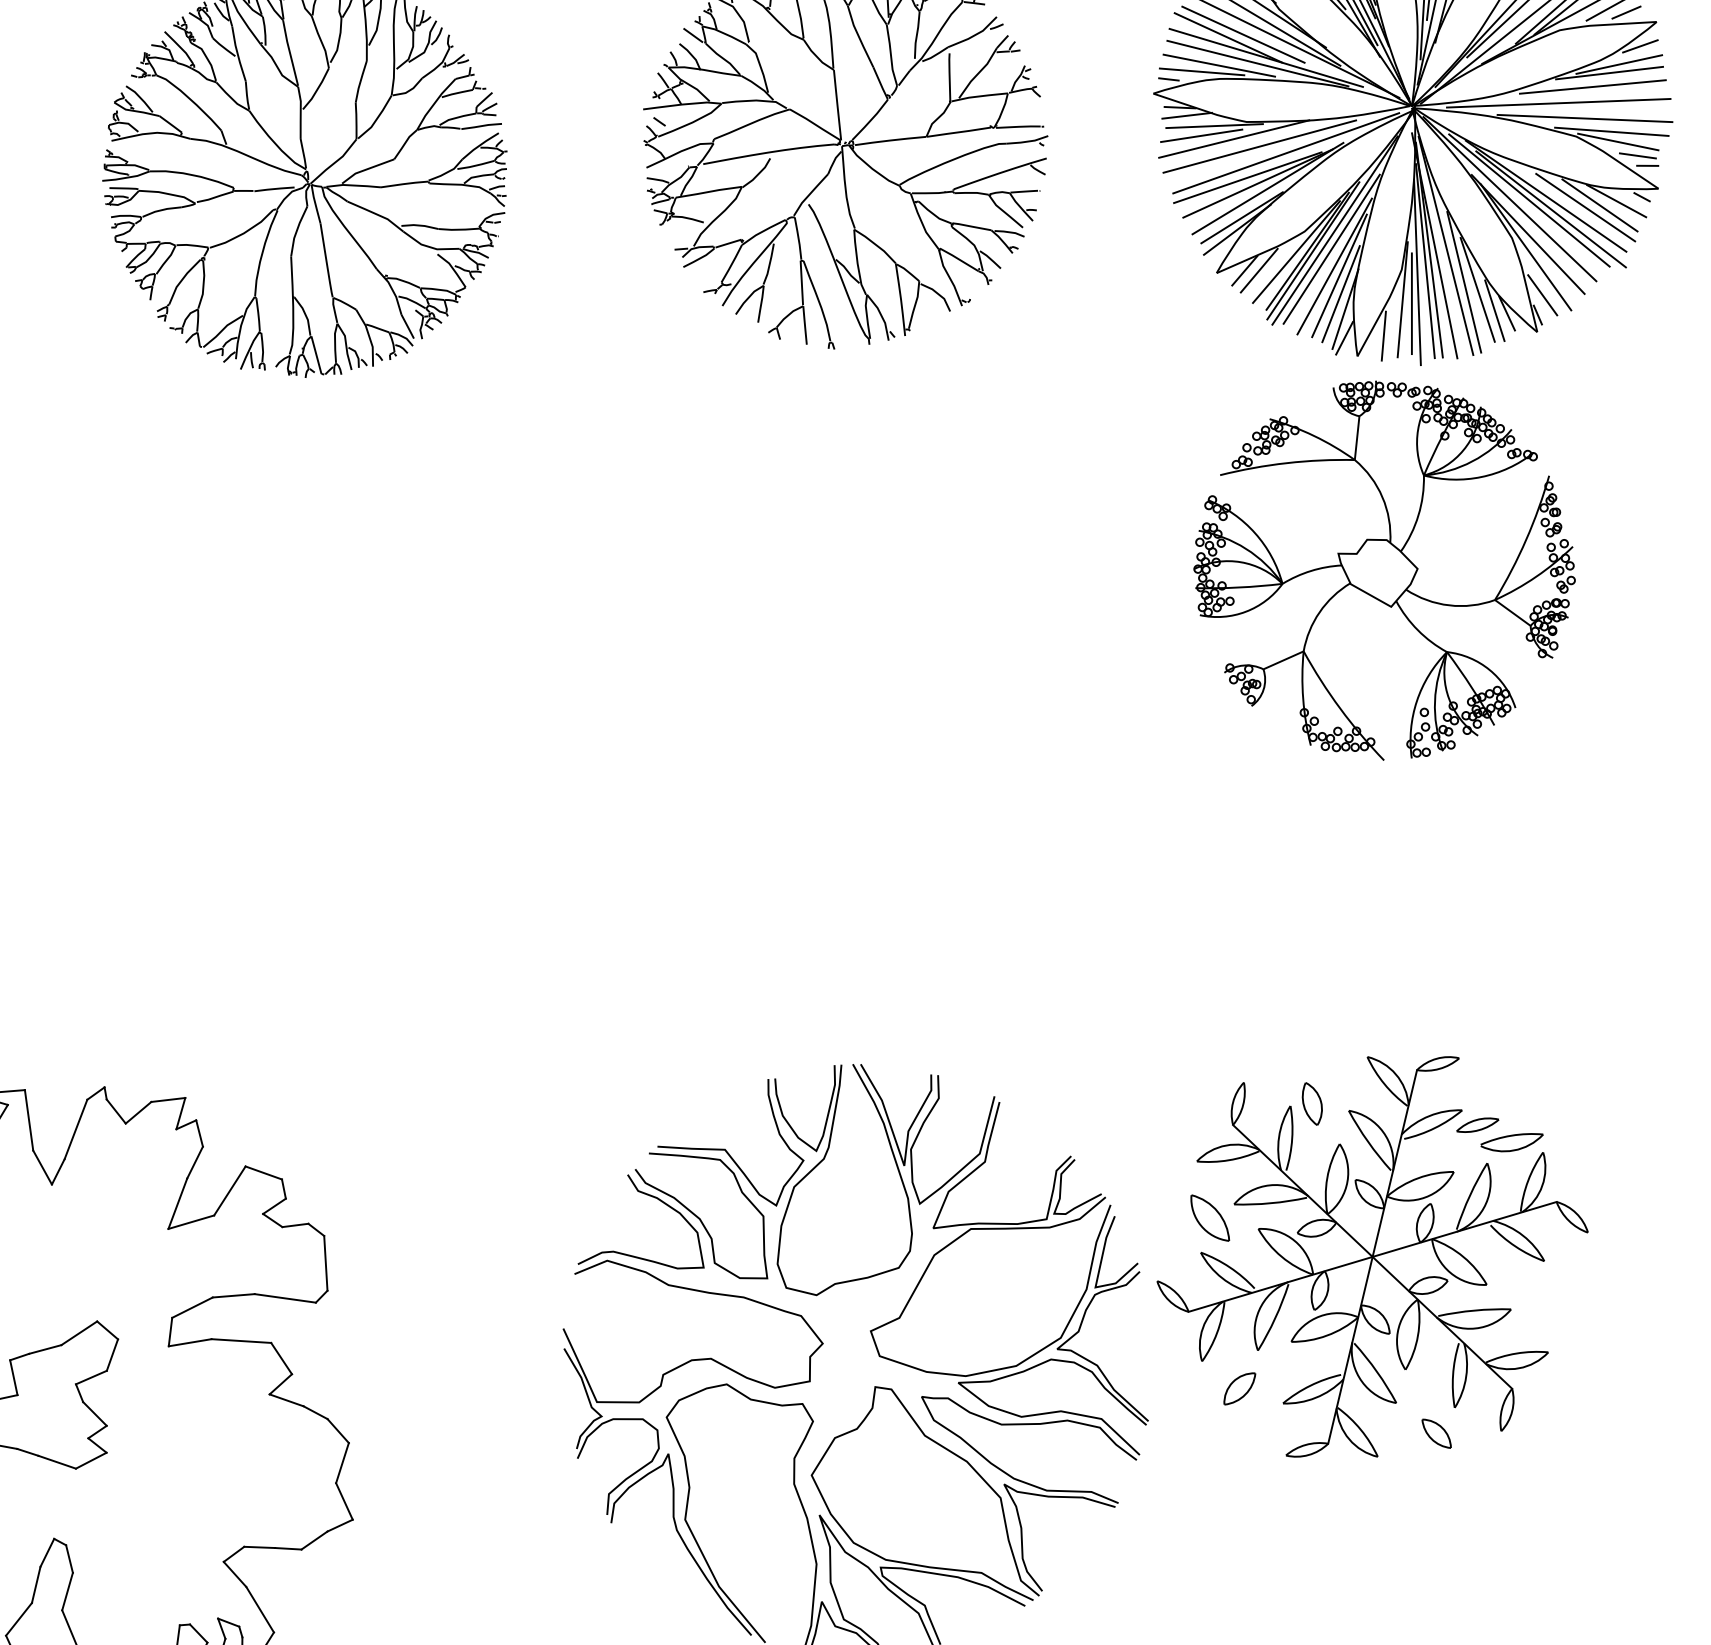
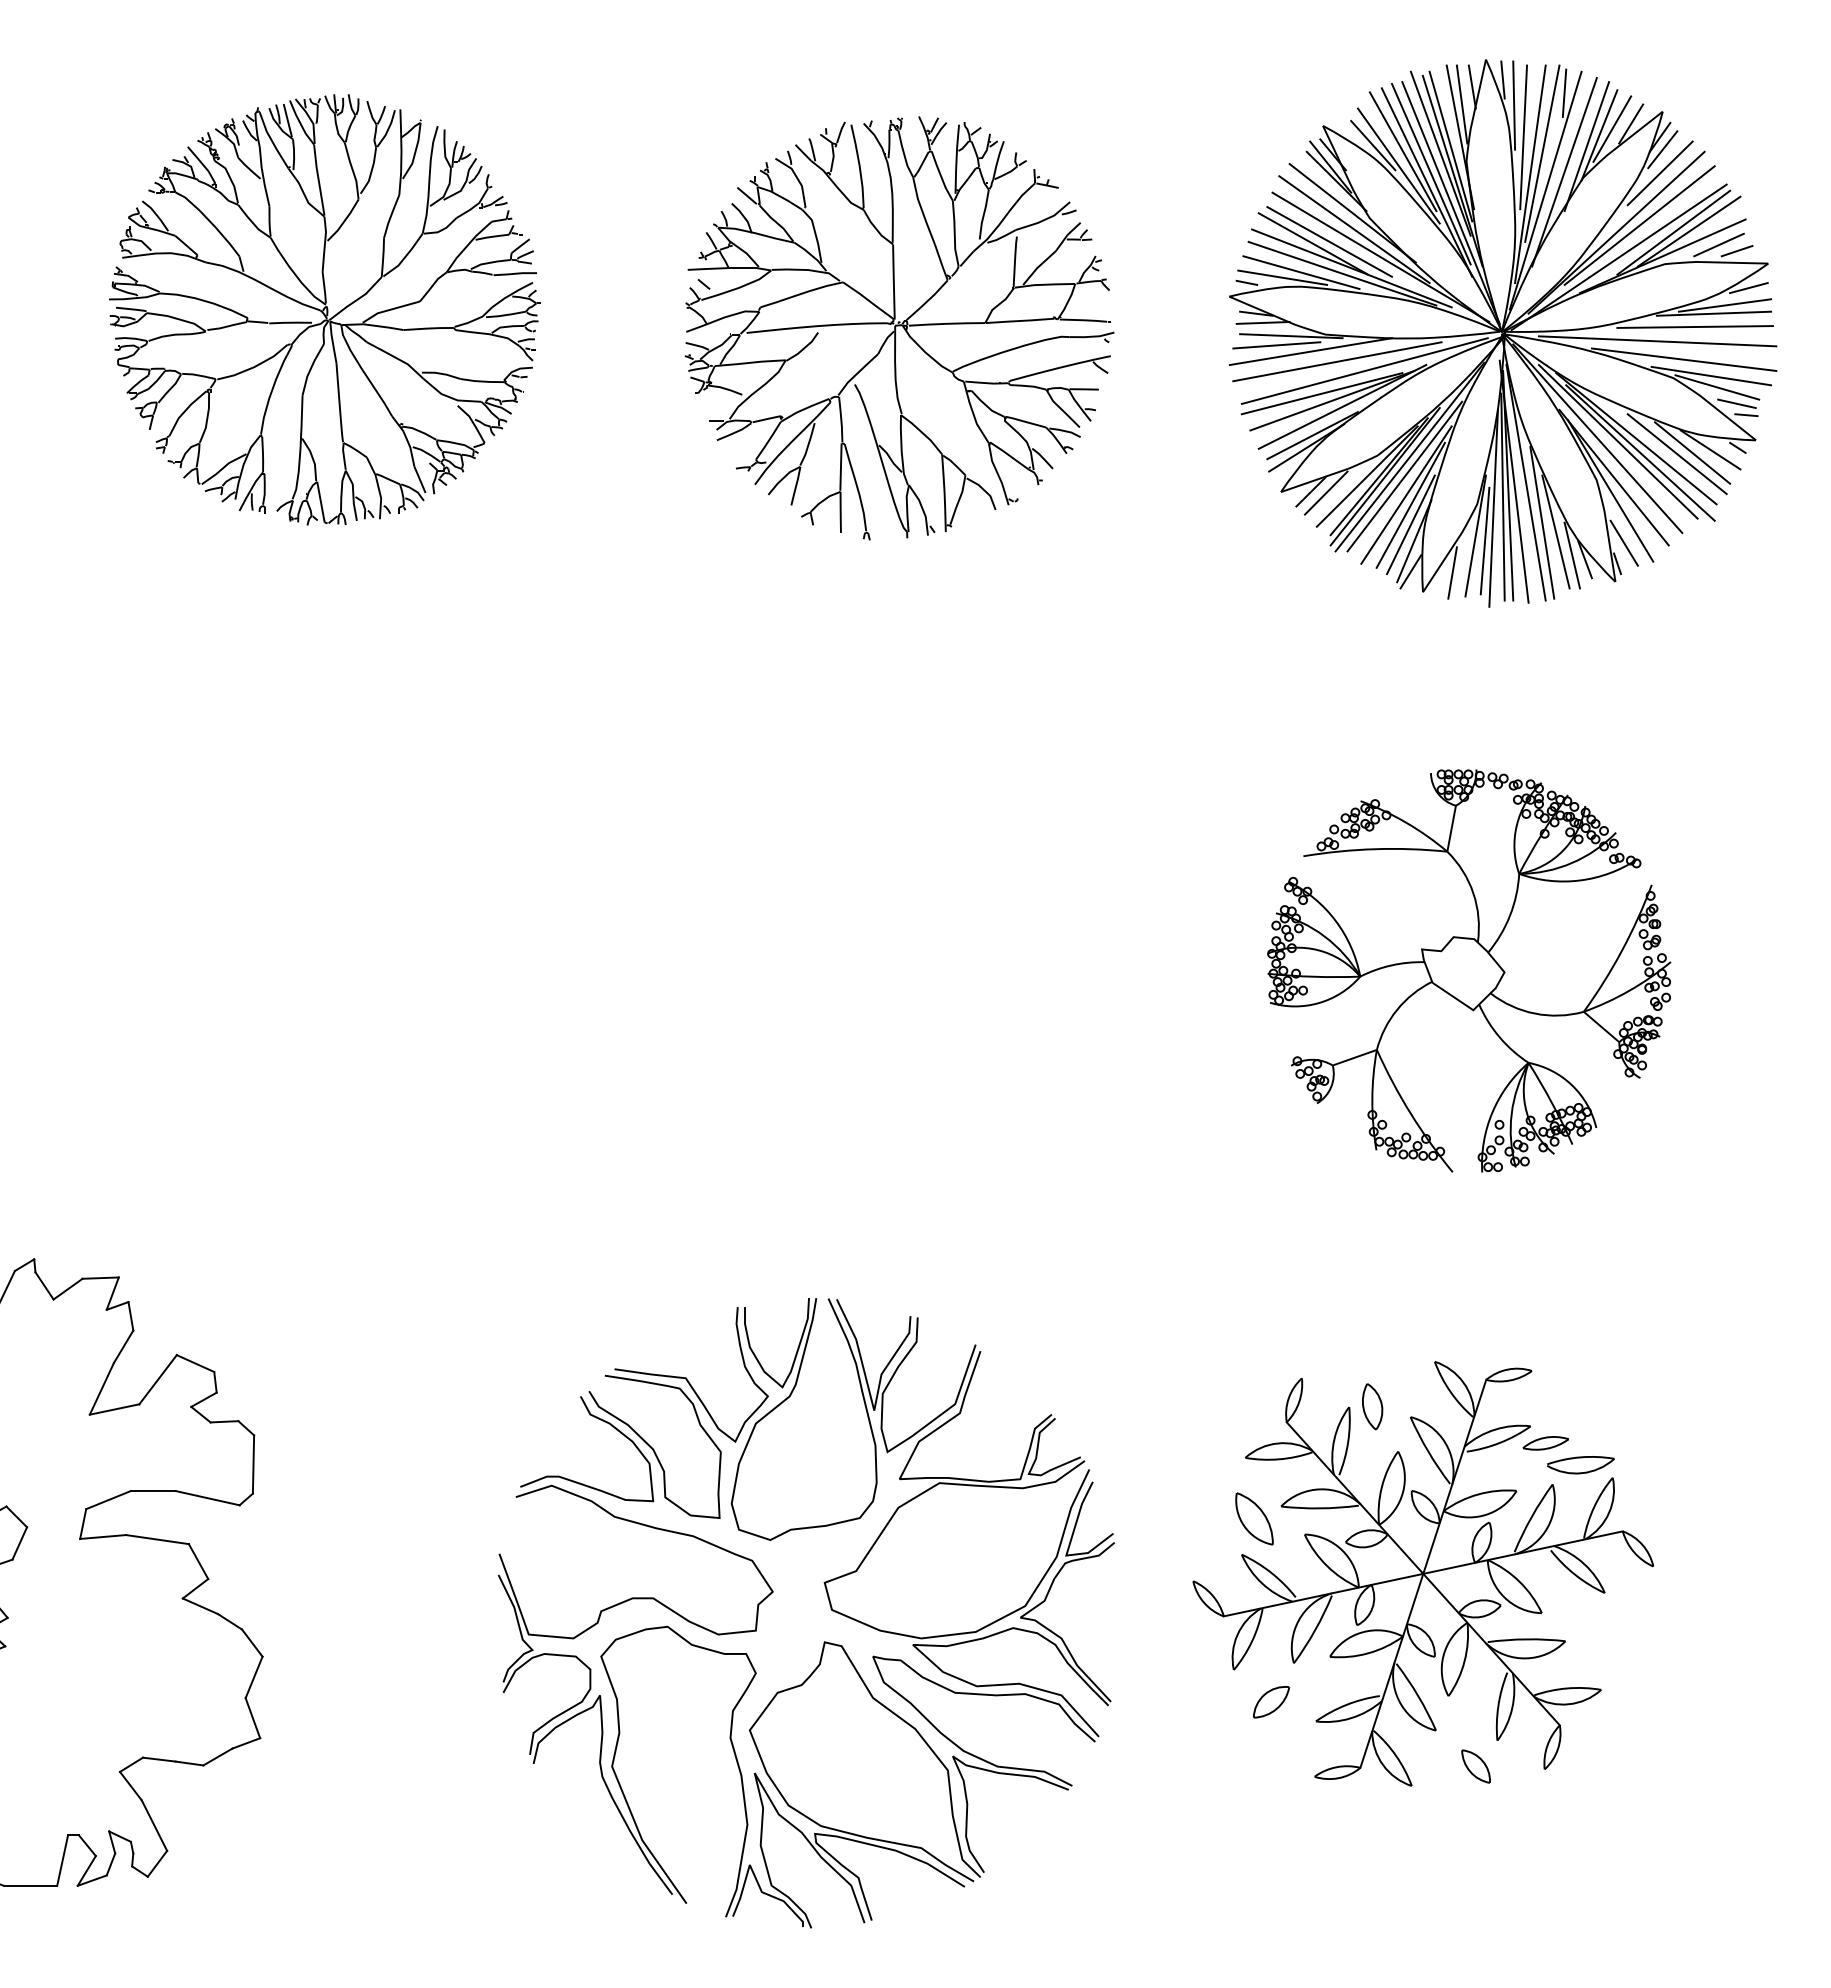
part: (1384, 569) -> (1469, 970), moved
part: (1371, 1256) -> (1422, 1573), moved

